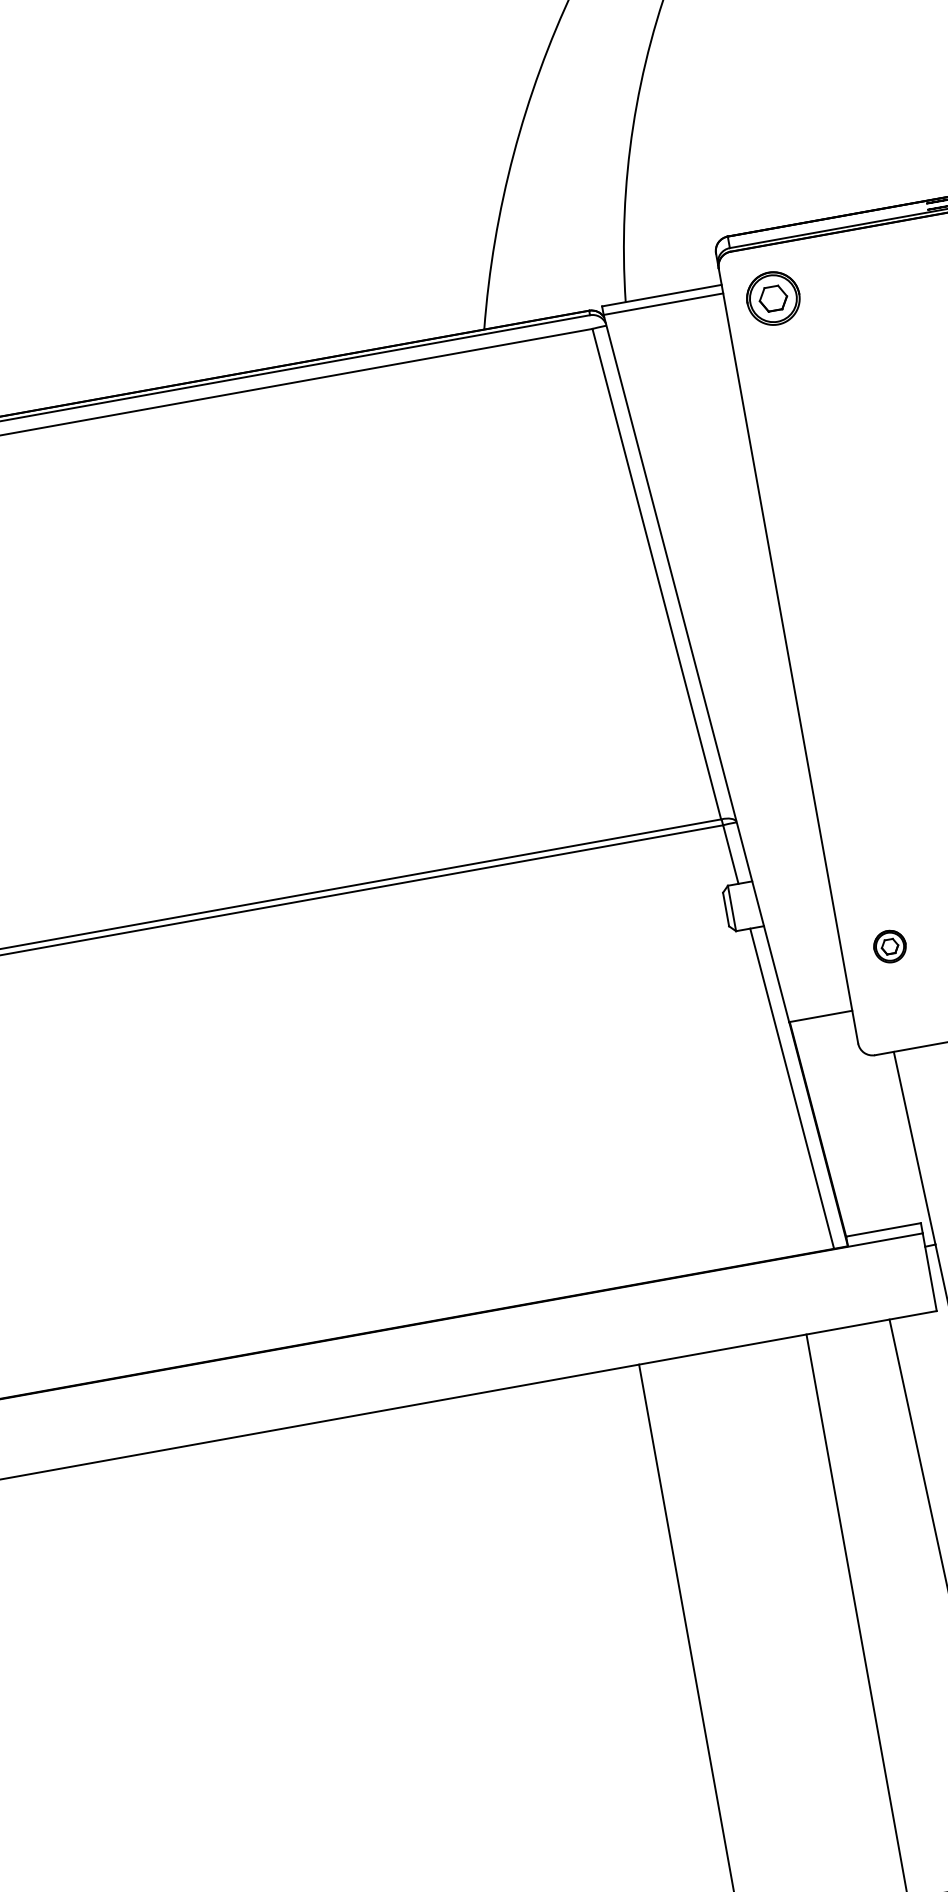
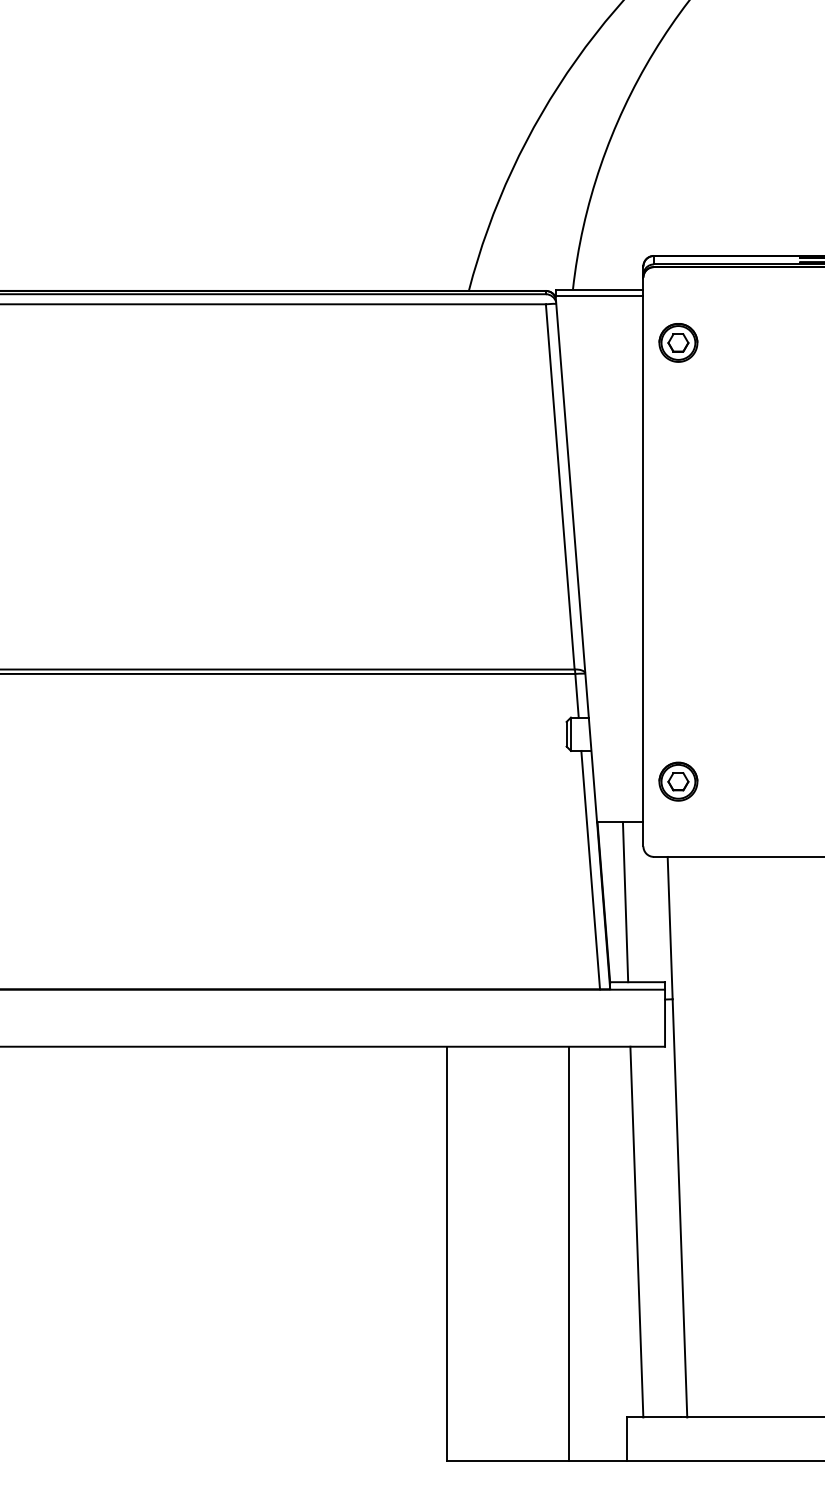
part: (773, 298) -> (678, 342), moved
part: (890, 946) -> (678, 781), size x1.67
line: (847, 1124) -> (625, 902), added

